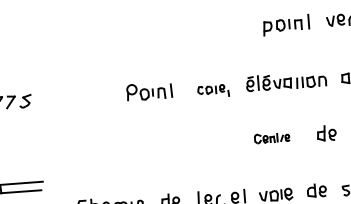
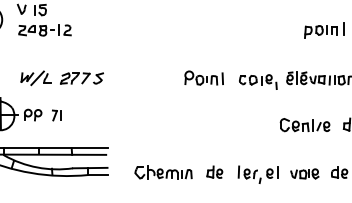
part: (213, 90) -> (258, 81), size x1.43
part: (271, 138) -> (304, 125), size x1.67

